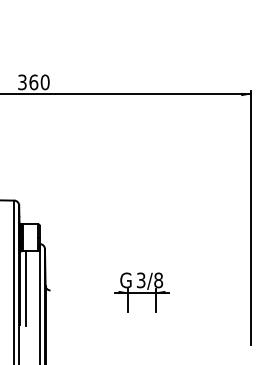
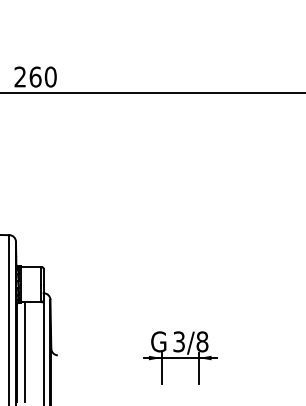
text: (22, 82) -> (20, 77), 360 -> 260

